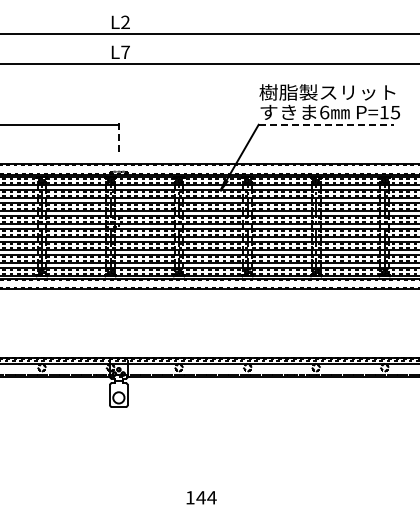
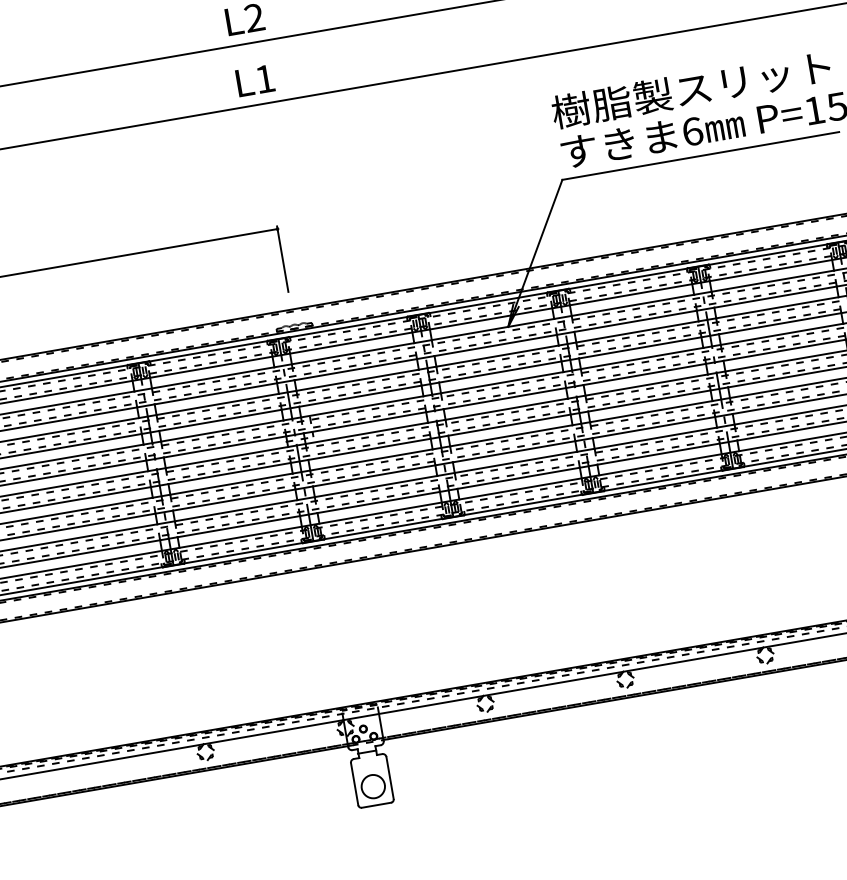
text: (125, 51) -> (264, 77), L7 -> L1
line: (326, 124) -> (700, 155), dashed -> solid
line: (119, 139) -> (283, 259), dashed -> solid

